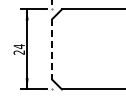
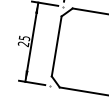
text: (19, 46) -> (24, 38), 24 -> 25
line: (52, 49) -> (56, 46), dashed -> solid

